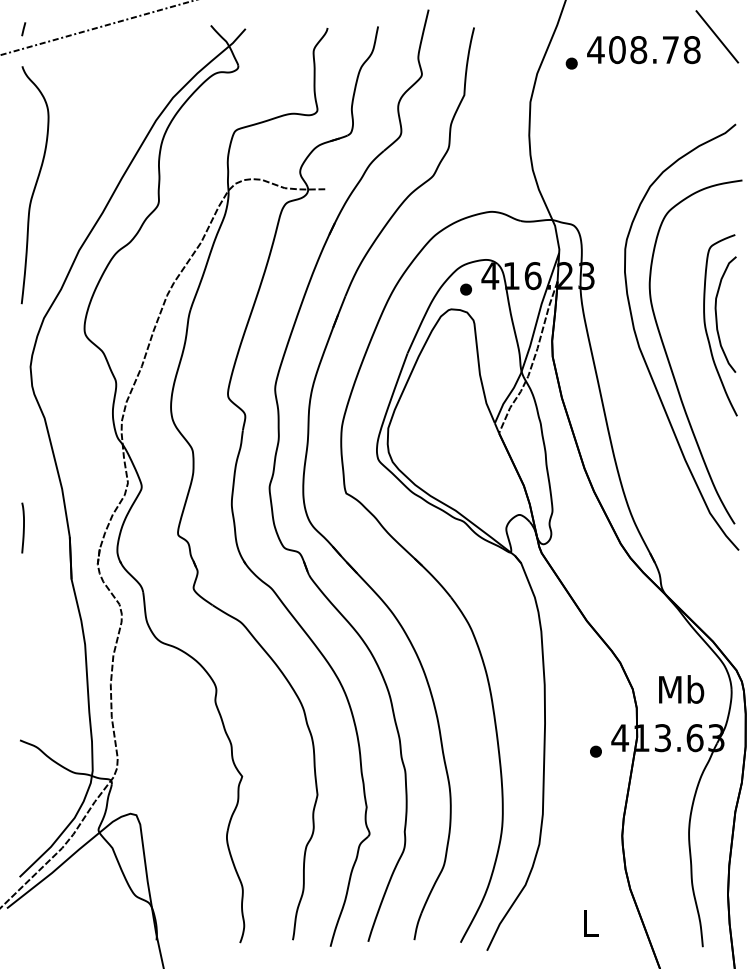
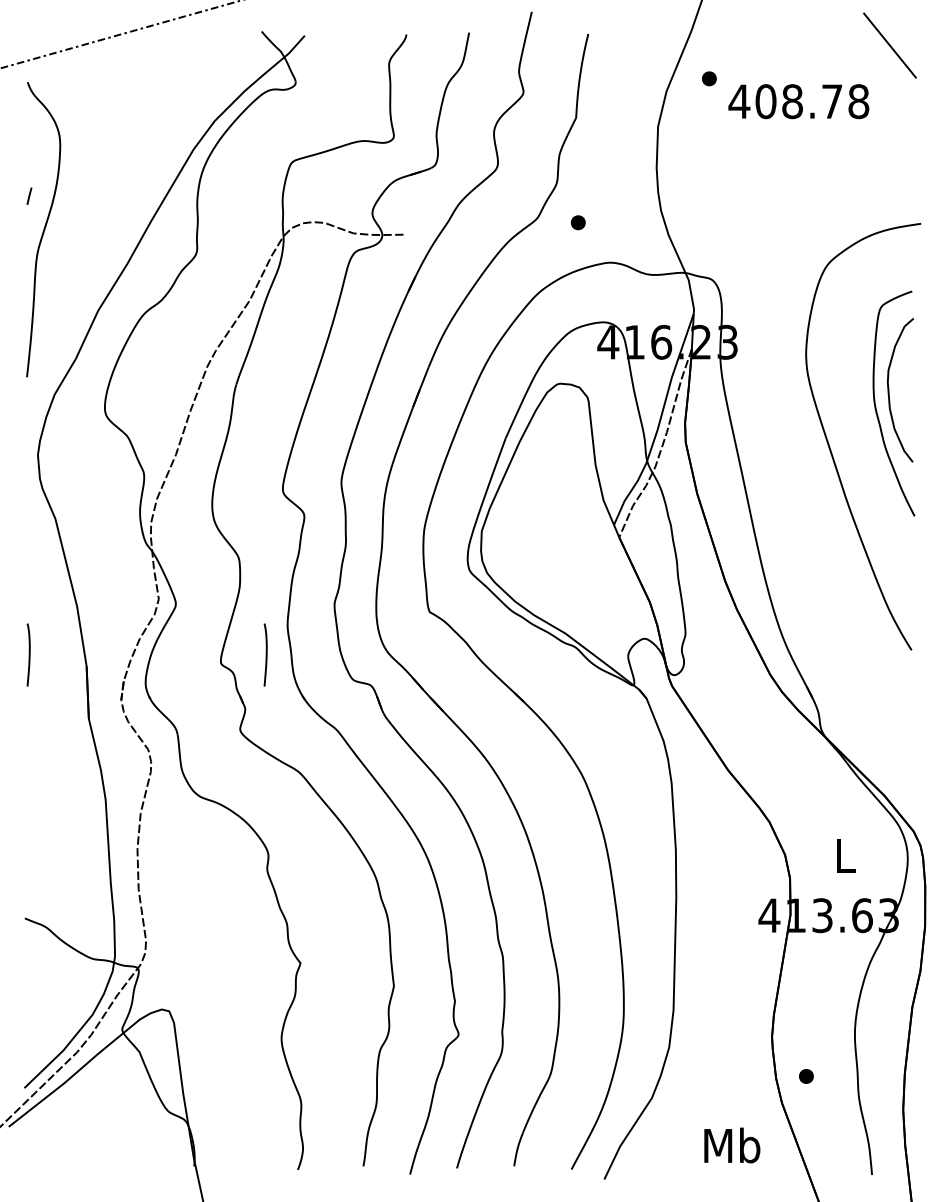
line: (23, 29) -> (29, 196), moved
text: (643, 50) -> (798, 102), moved
part: (465, 289) -> (577, 222), moved
curve: (643, 354) -> (798, 439), removed
curve: (214, 527) -> (266, 654), added
text: (681, 689) -> (845, 855), Mb -> L
part: (595, 751) -> (805, 1076), moved
text: (589, 923) -> (731, 1145), L -> Mb

